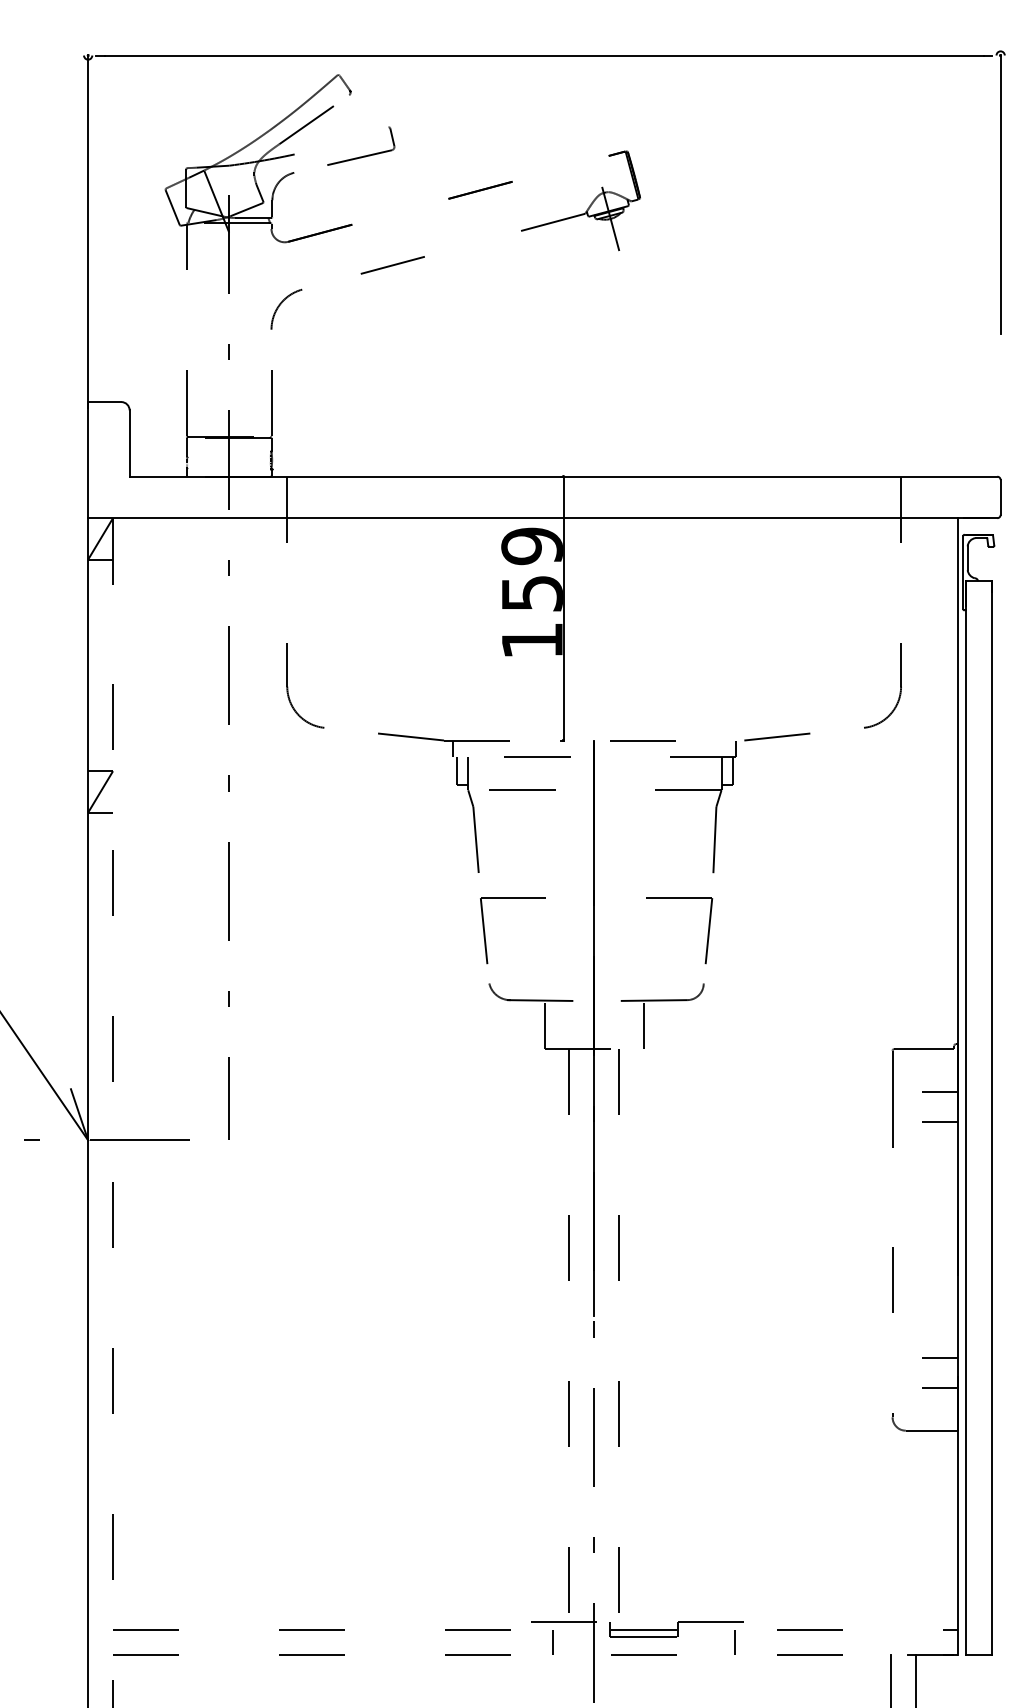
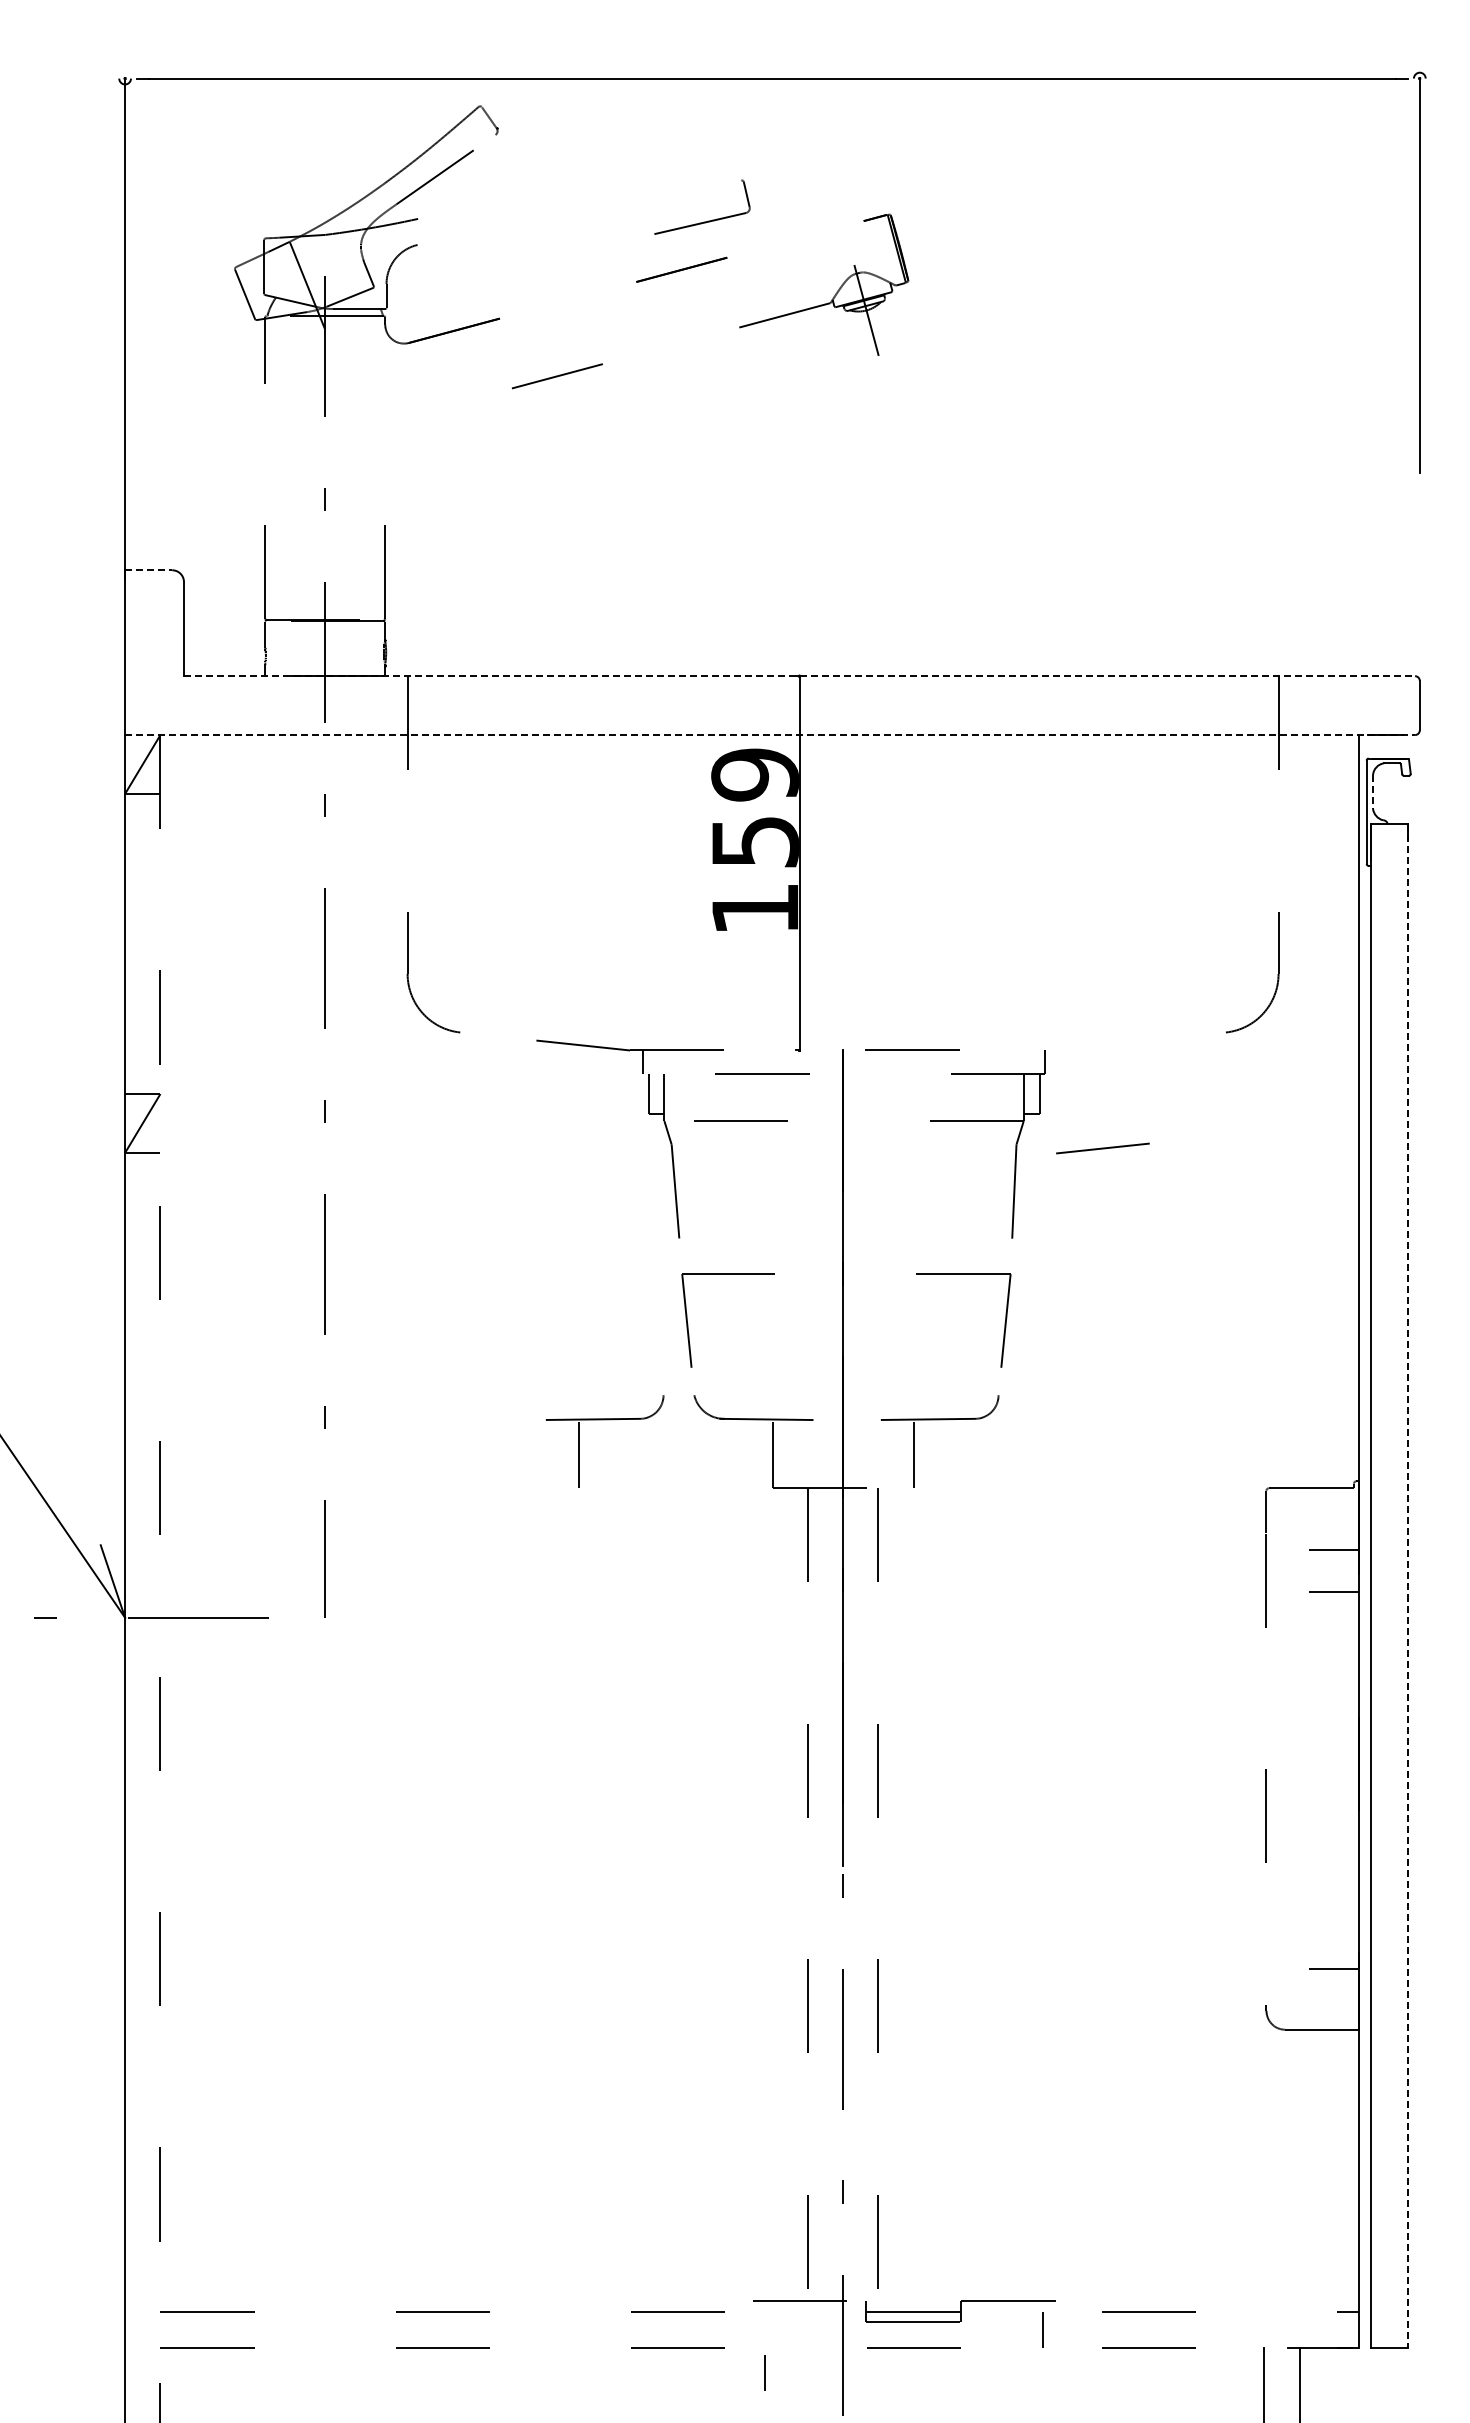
part: (361, 156) -> (703, 221), moved
arc: (280, 304) -> (398, 432), removed
line: (104, 402) -> (148, 570), solid -> dashed
line: (563, 476) -> (799, 676), solid -> dashed
line: (543, 518) -> (770, 735), solid -> dashed
line: (968, 557) -> (1373, 791), solid -> dashed
line: (777, 737) -> (1102, 1148), moved
part: (426, 1001) -> (604, 1420), added
line: (992, 1118) -> (1408, 1586), solid -> dashed
line: (939, 1357) -> (1333, 1926), removed
line: (552, 1641) -> (764, 2372), moved

